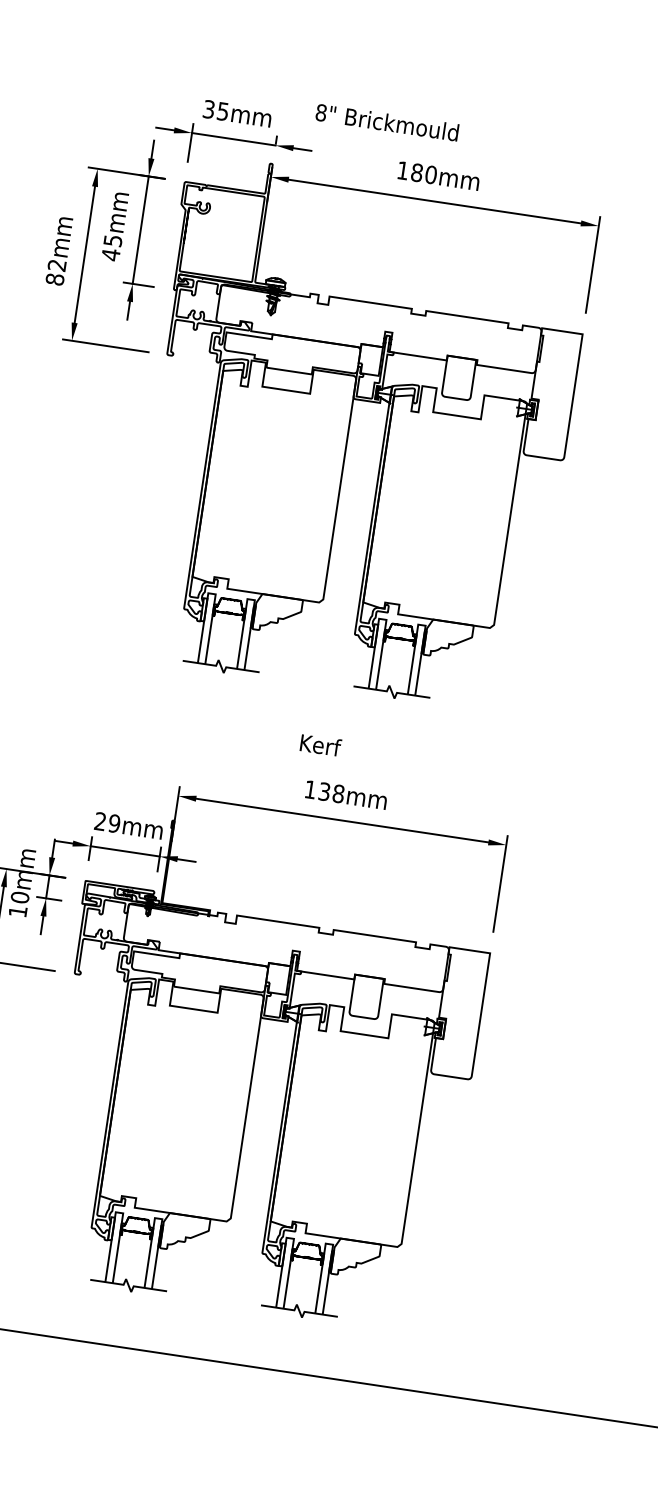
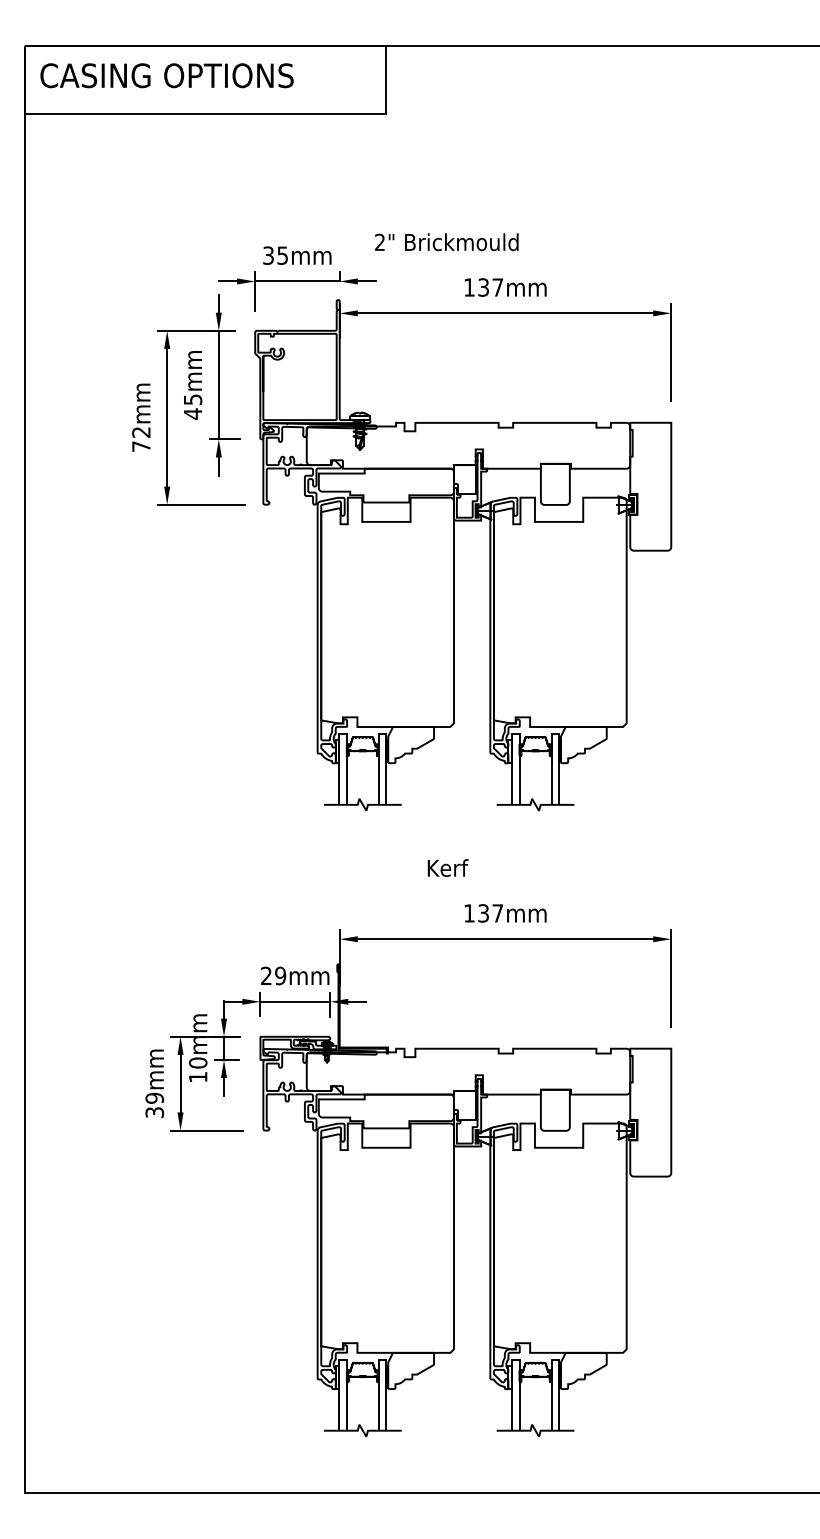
text: (321, 113) -> (380, 242), 8" -> 2"
text: (423, 173) -> (490, 287), 180mm -> 137mm
text: (55, 279) -> (141, 446), 82mm -> 72mm
text: (320, 744) -> (447, 867), moved
text: (338, 793) -> (497, 913), 138mm -> 137mm

